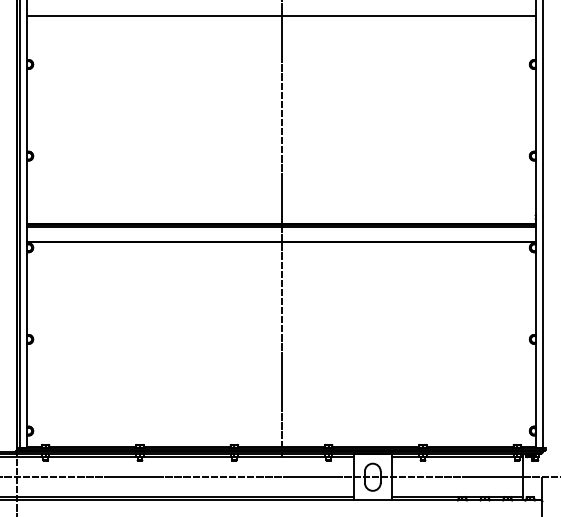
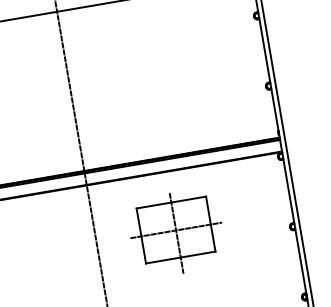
part: (384, 322) -> (176, 233), added

